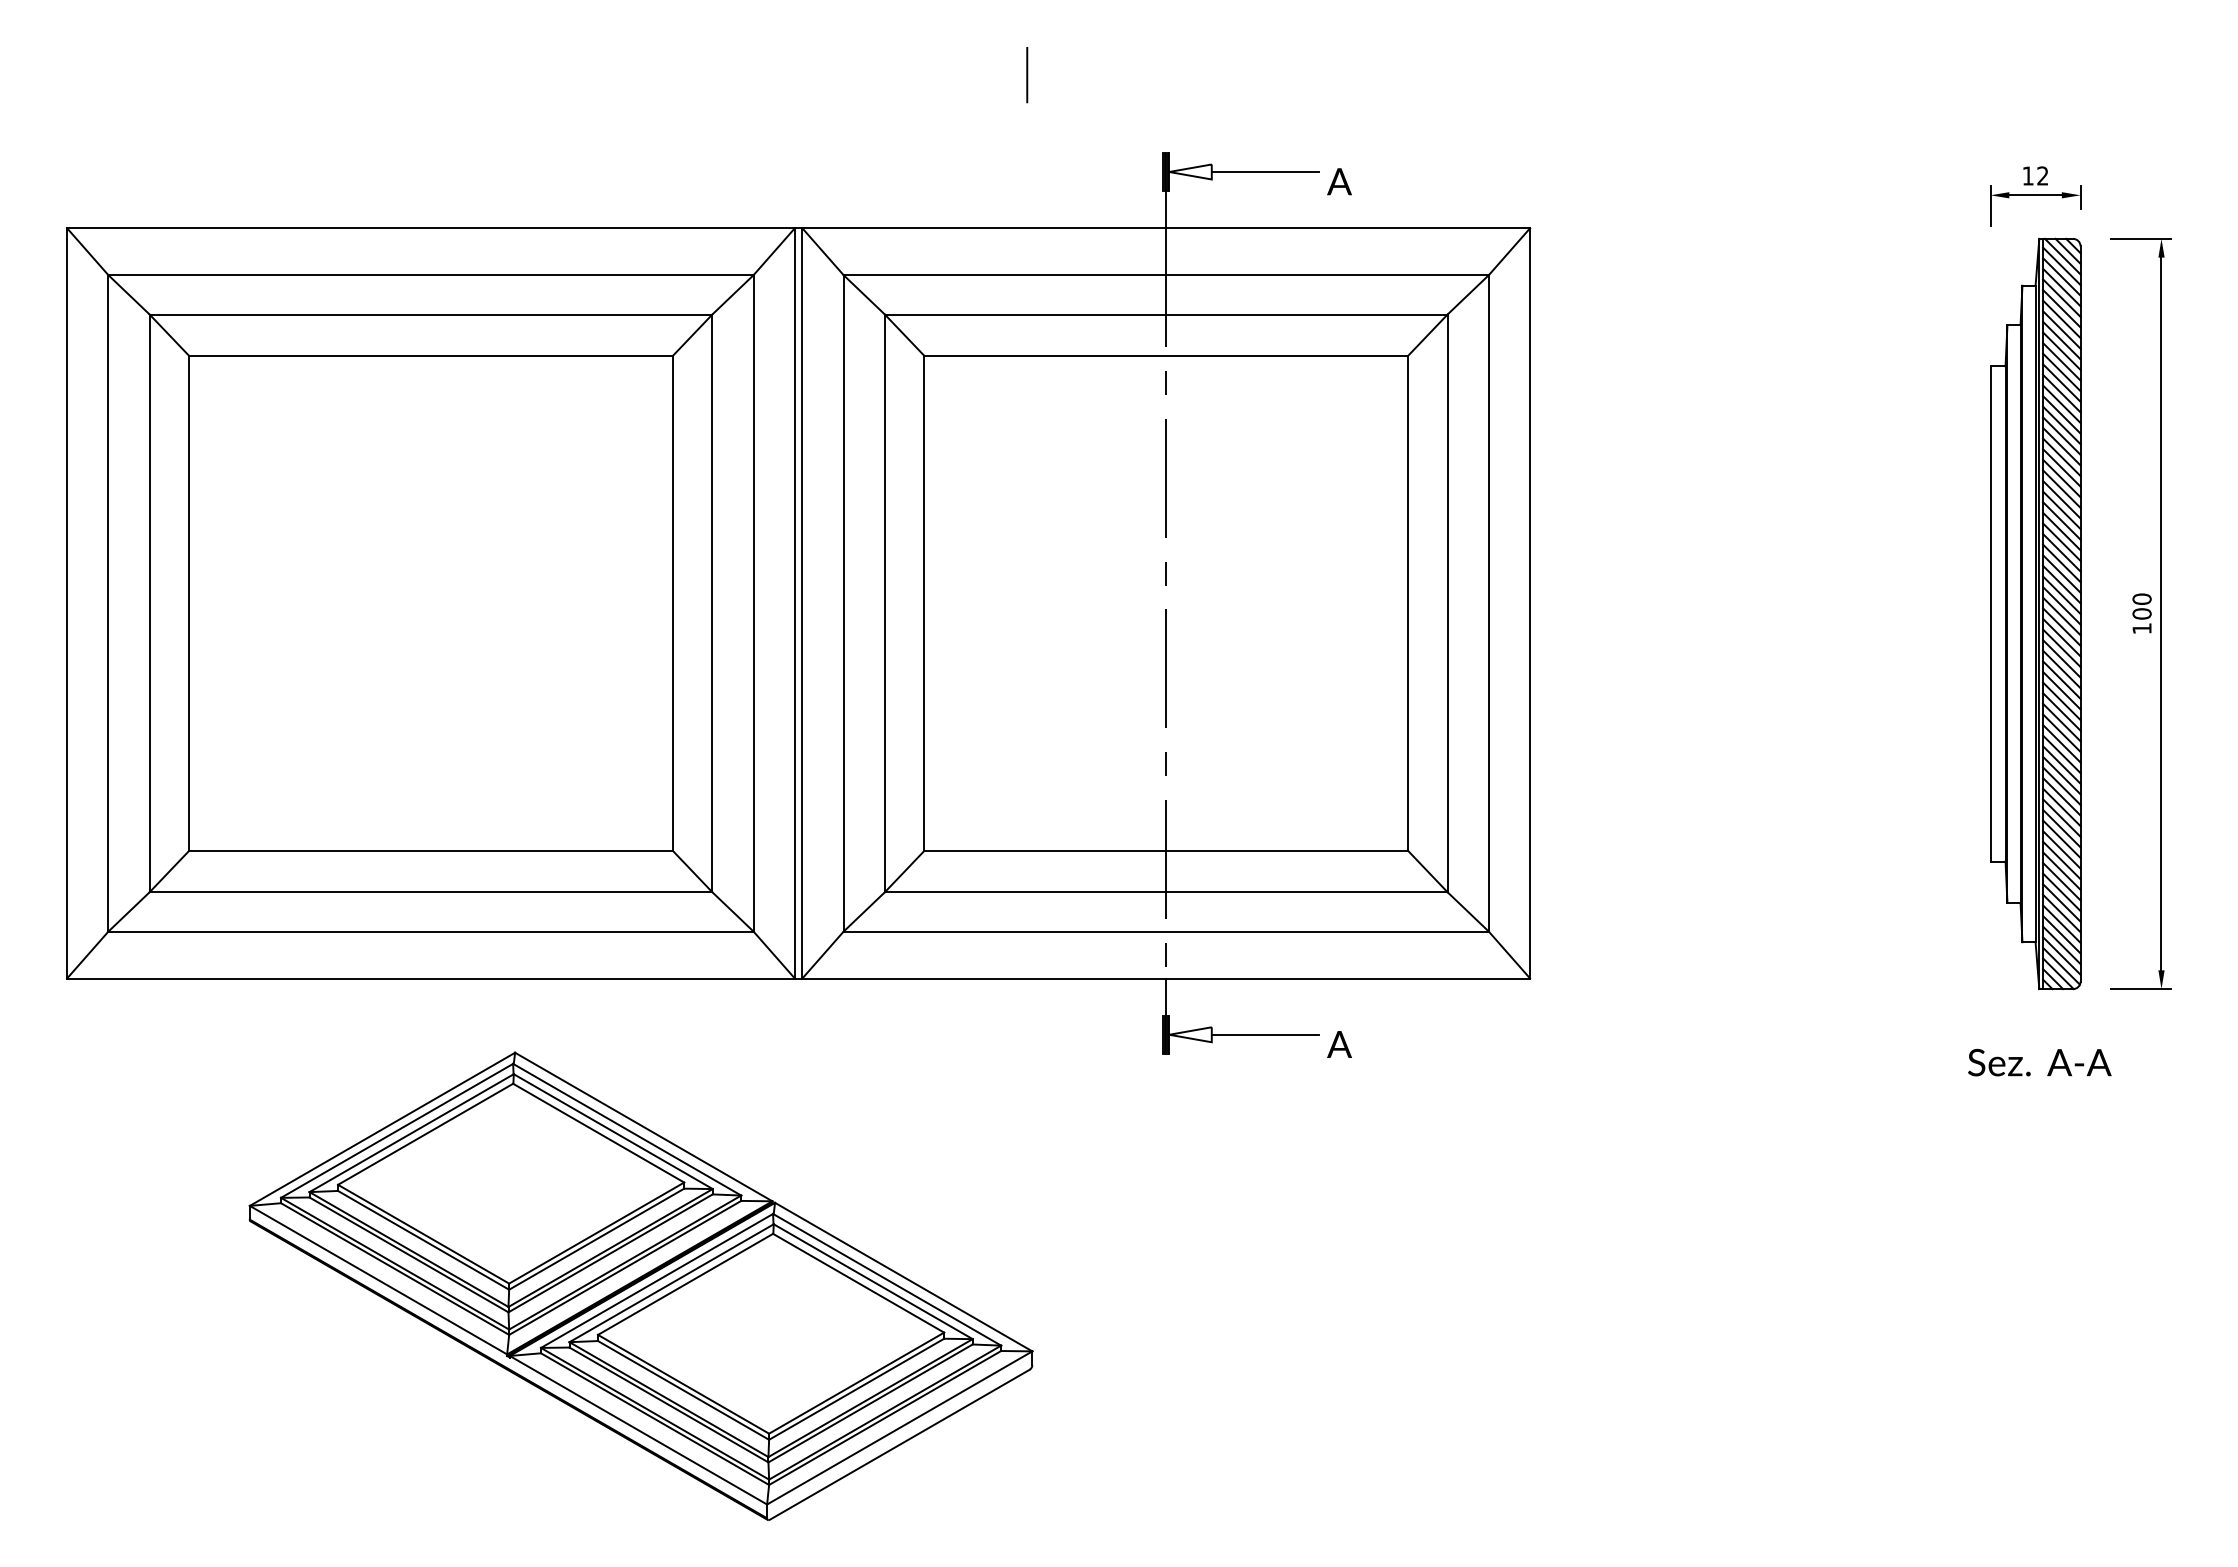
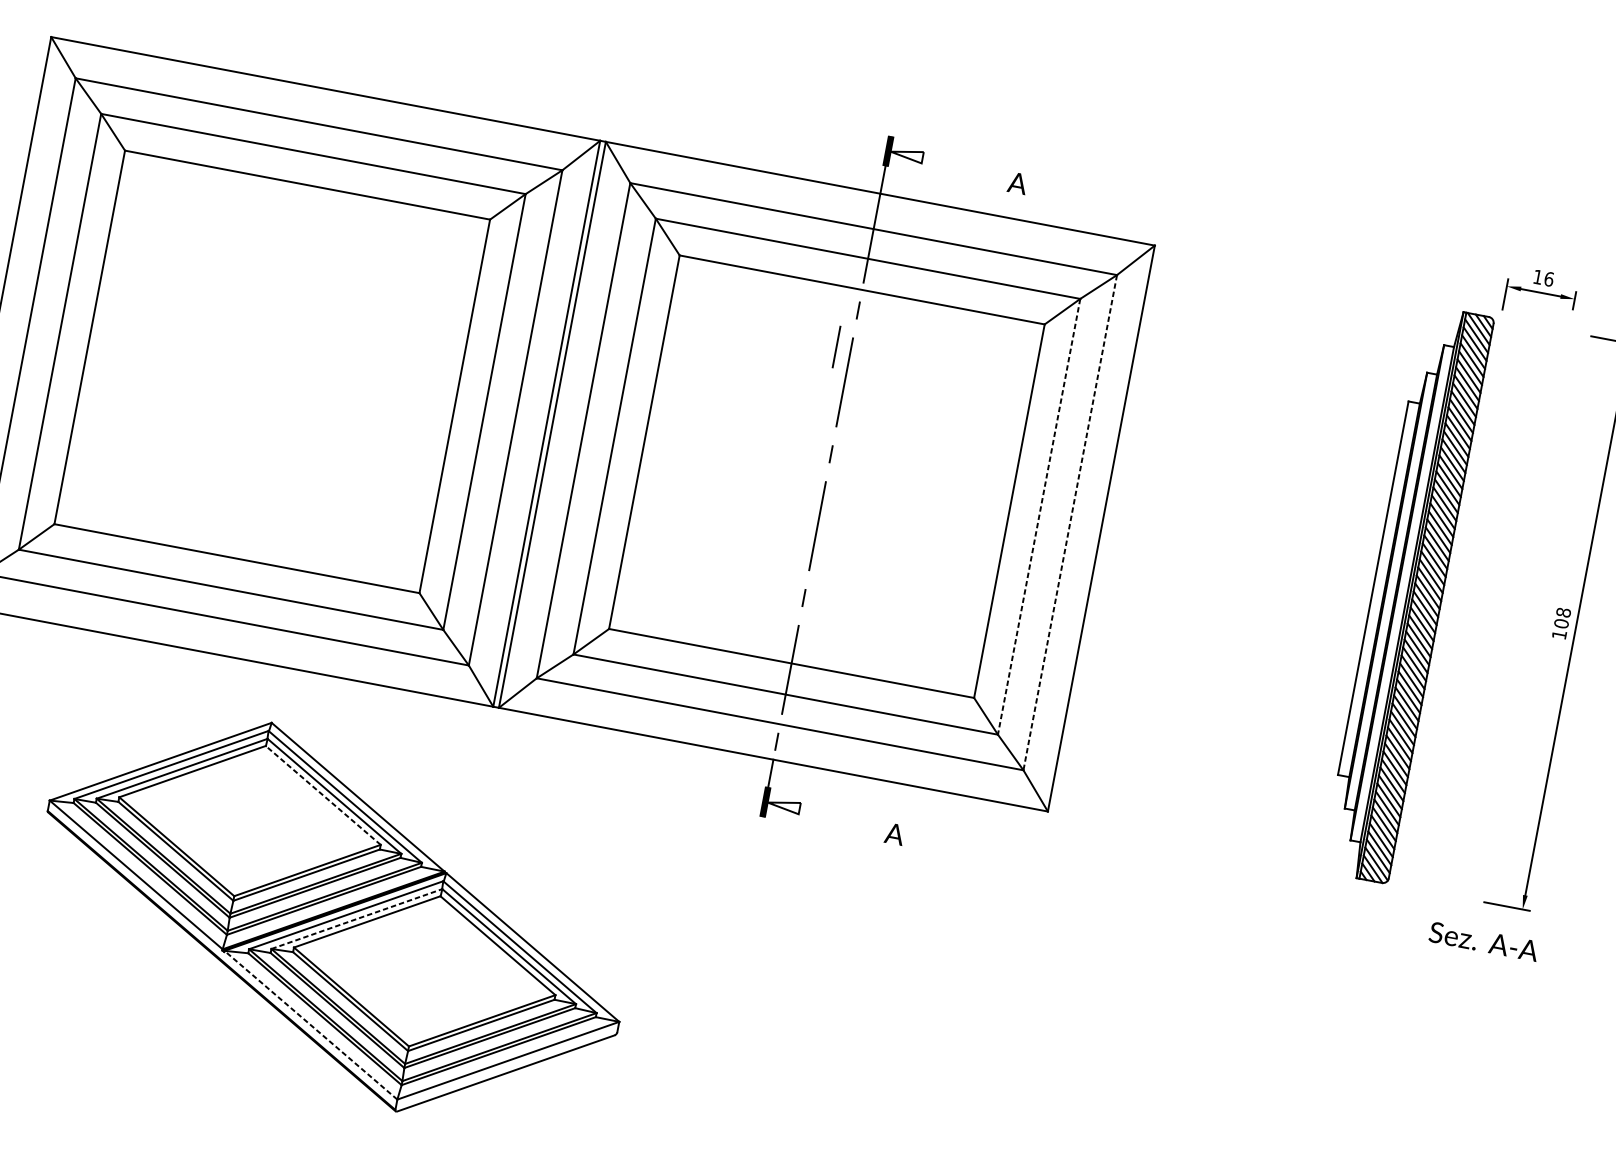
line: (1027, 75) -> (836, 347), moved
line: (1265, 172) -> (963, 165), removed
text: (2042, 175) -> (1548, 278), 12 -> 16
text: (2141, 598) -> (1563, 612), 100 -> 108
line: (1447, 603) -> (1039, 516), solid -> dashed
line: (1488, 603) -> (1069, 522), solid -> dashed
part: (2035, 613) -> (1407, 594), moved
line: (1265, 1034) -> (840, 816), removed
text: (2039, 1062) -> (1483, 941), moved
line: (598, 1133) -> (323, 795), solid -> dashed
line: (671, 1283) -> (356, 919), solid -> dashed
line: (638, 1430) -> (310, 1025), solid -> dashed

